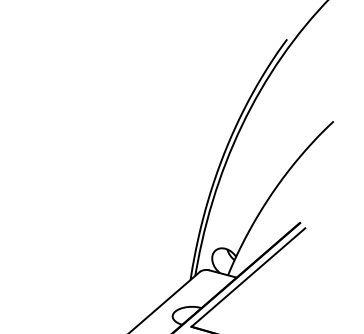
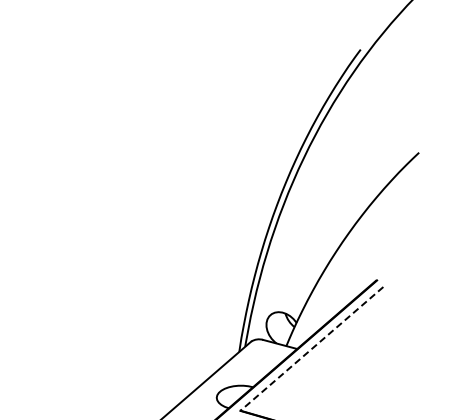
line: (248, 278) -> (311, 349), solid -> dashed

